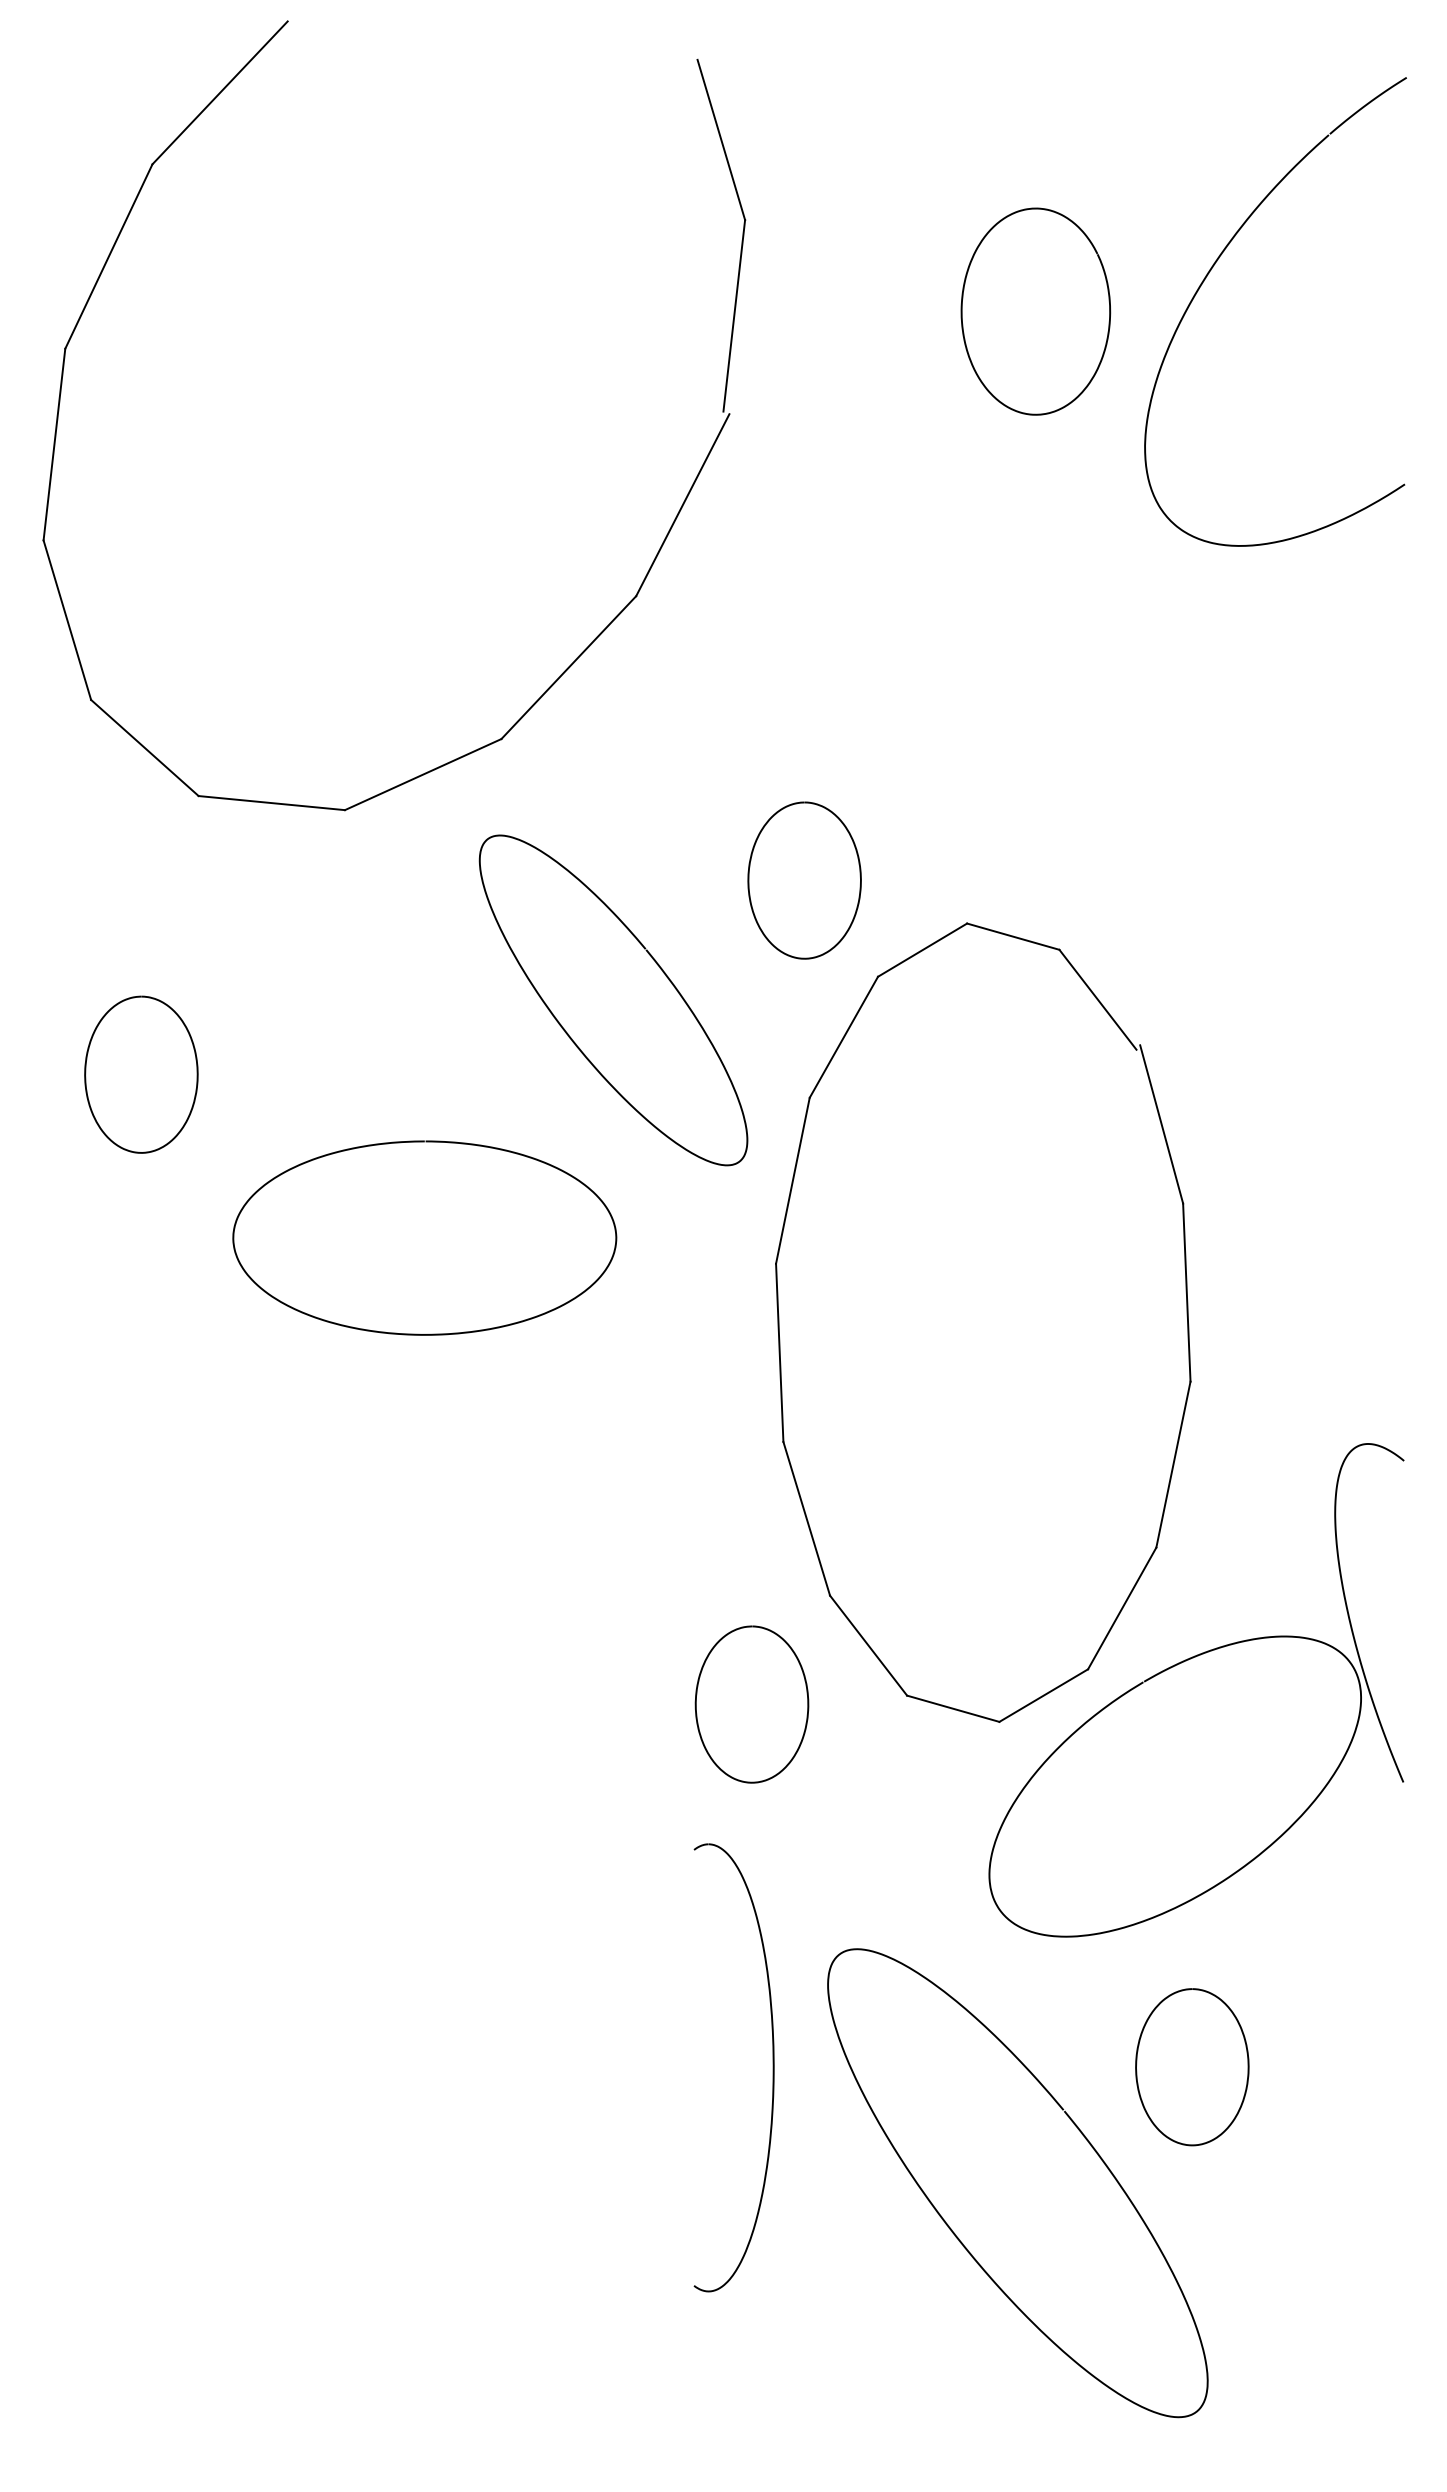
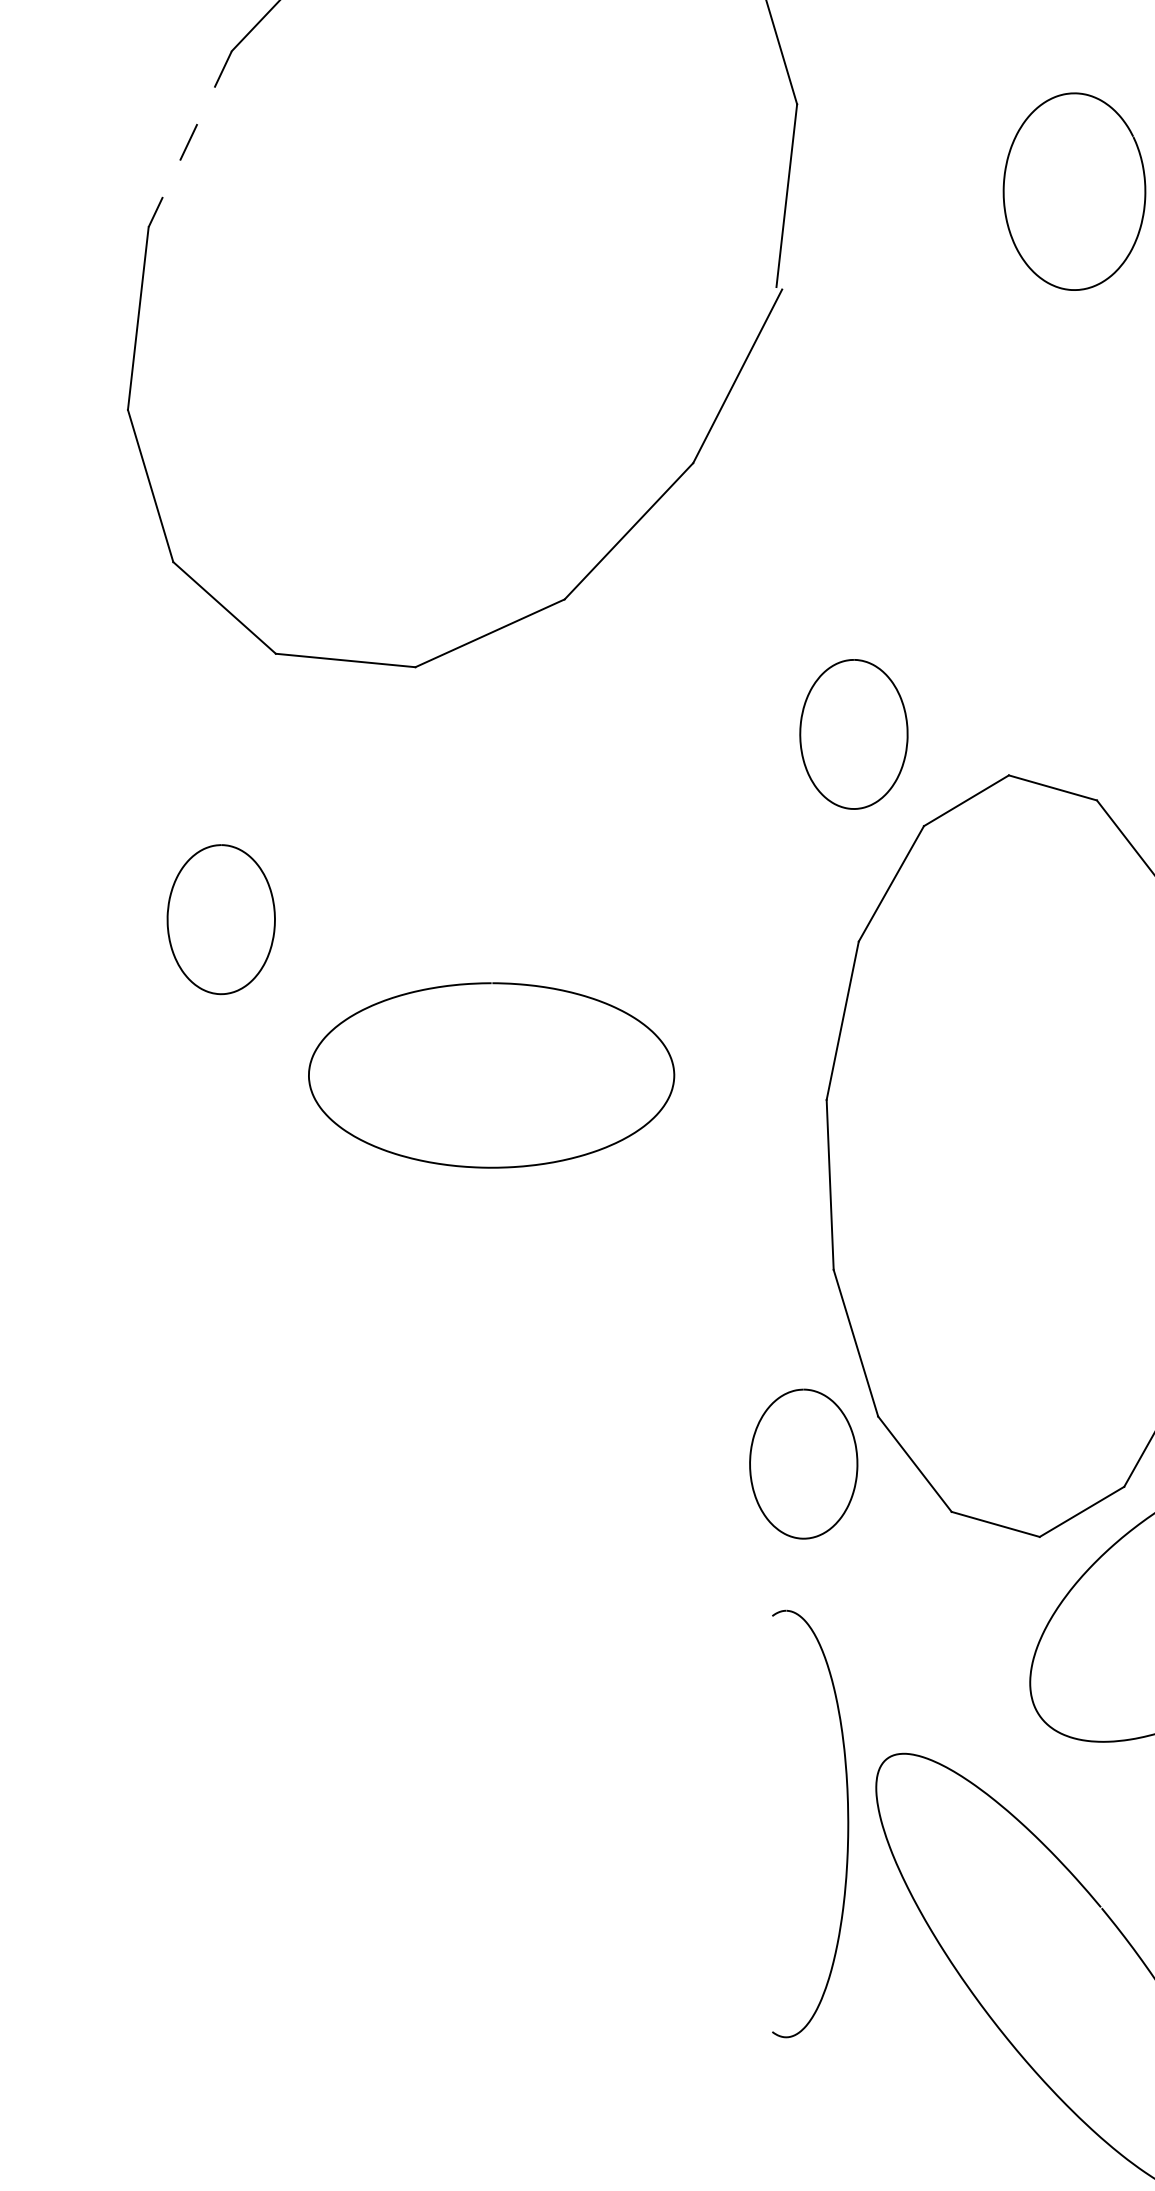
line: (108, 257) -> (189, 140), solid -> dashed
curve: (568, 1033) -> (628, 880), removed
curve: (697, 1713) -> (751, 1472), moved
part: (772, 2067) -> (847, 1823), moved

